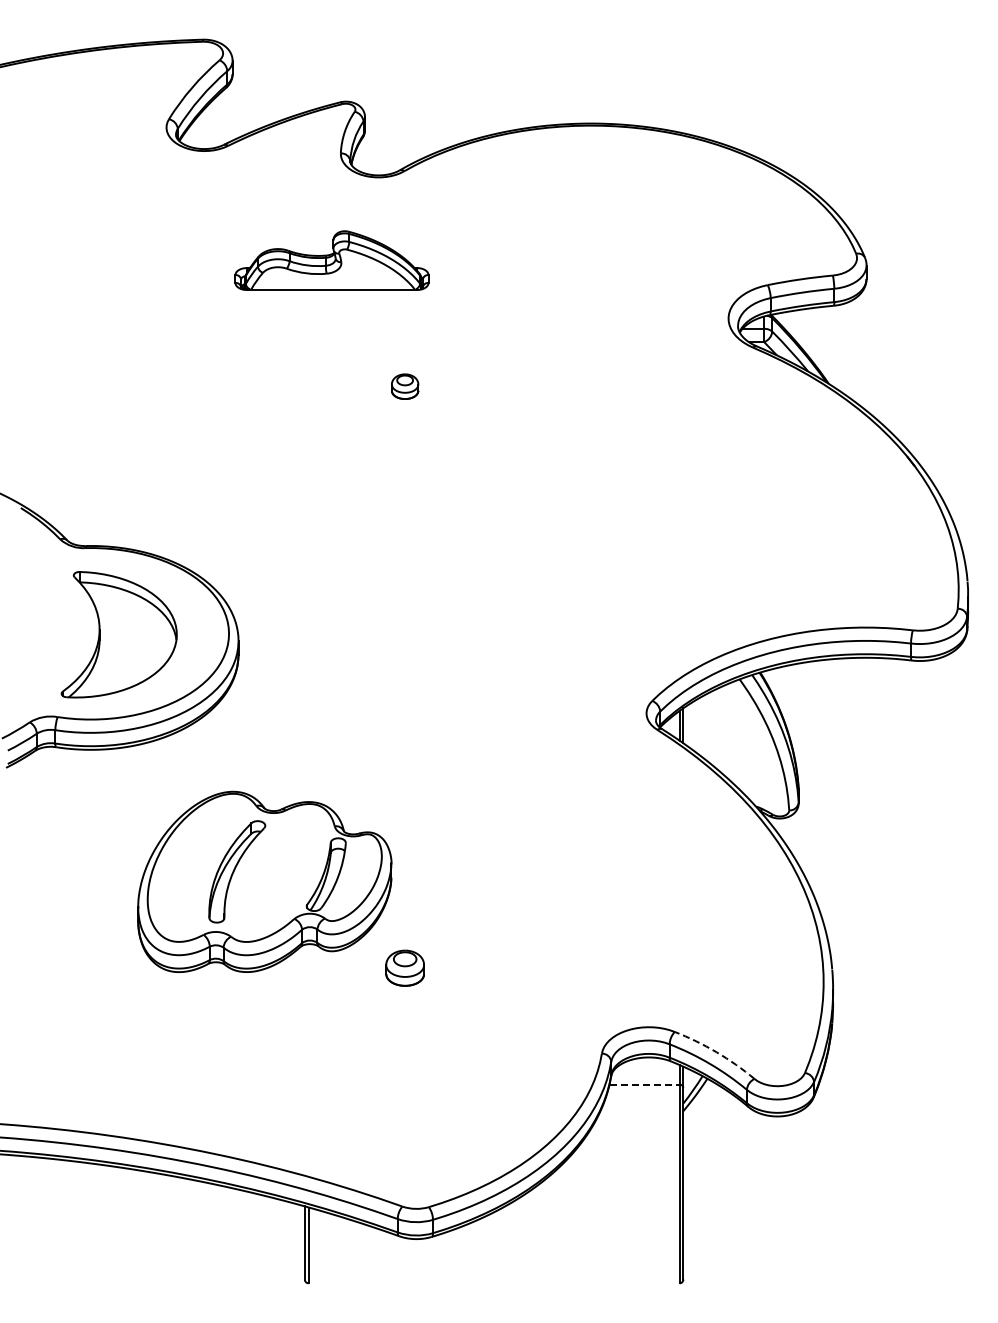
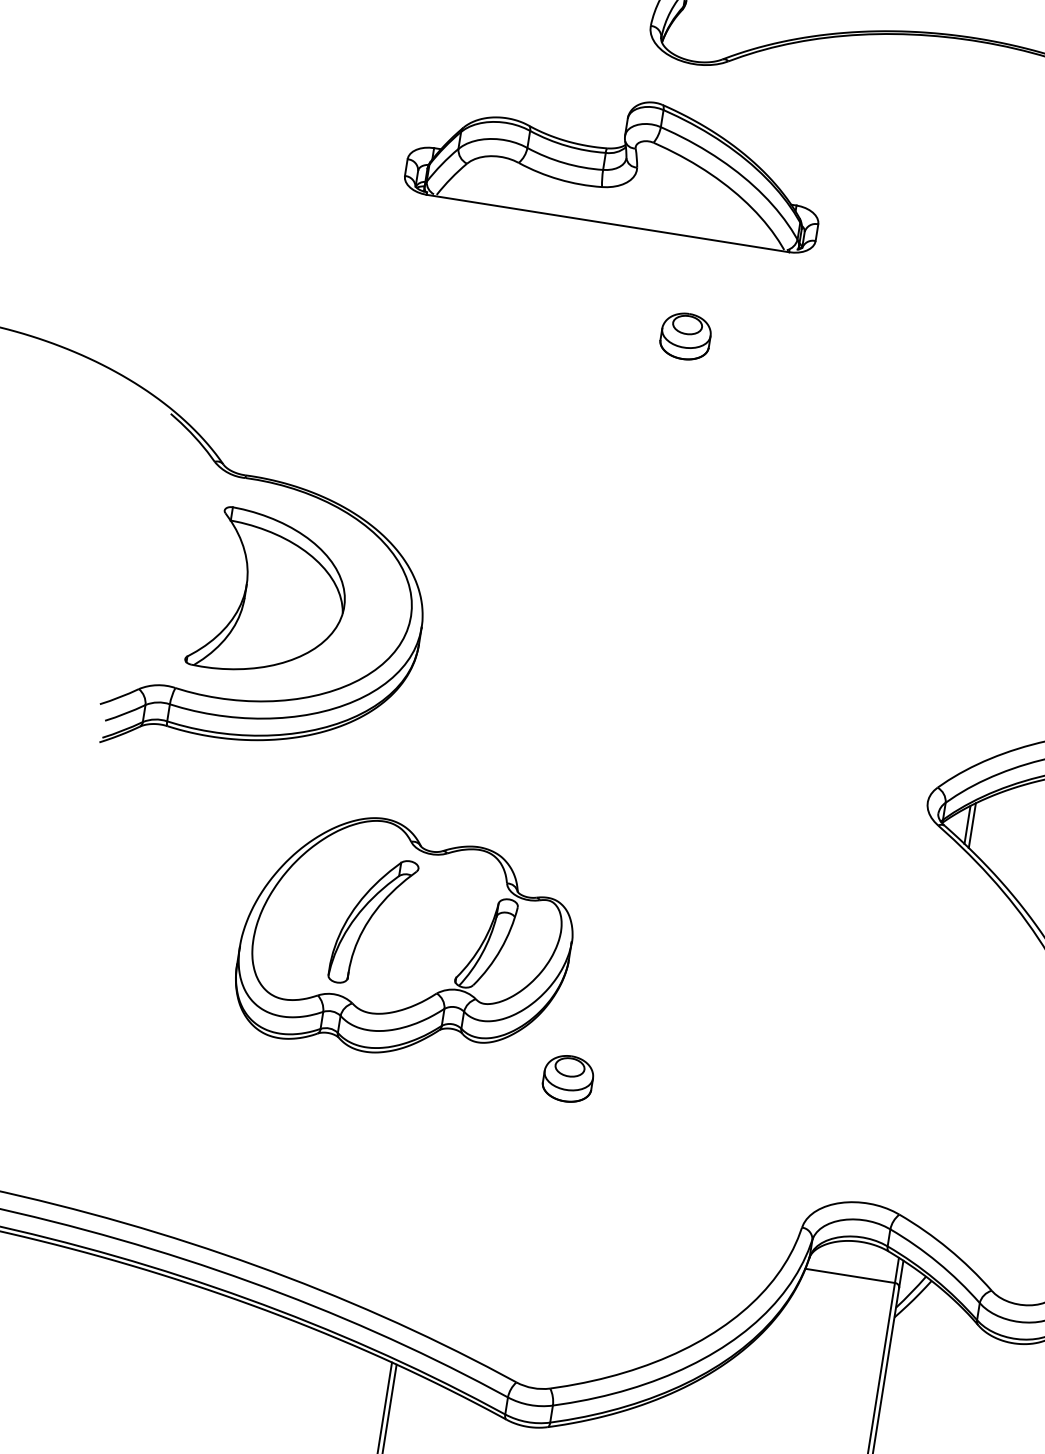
part: (331, 260) -> (617, 160), size x1.67
part: (404, 386) -> (684, 336), size x1.43
arc: (716, 1052) -> (948, 1249), dashed -> solid
line: (645, 1084) -> (851, 1275), dashed -> solid

